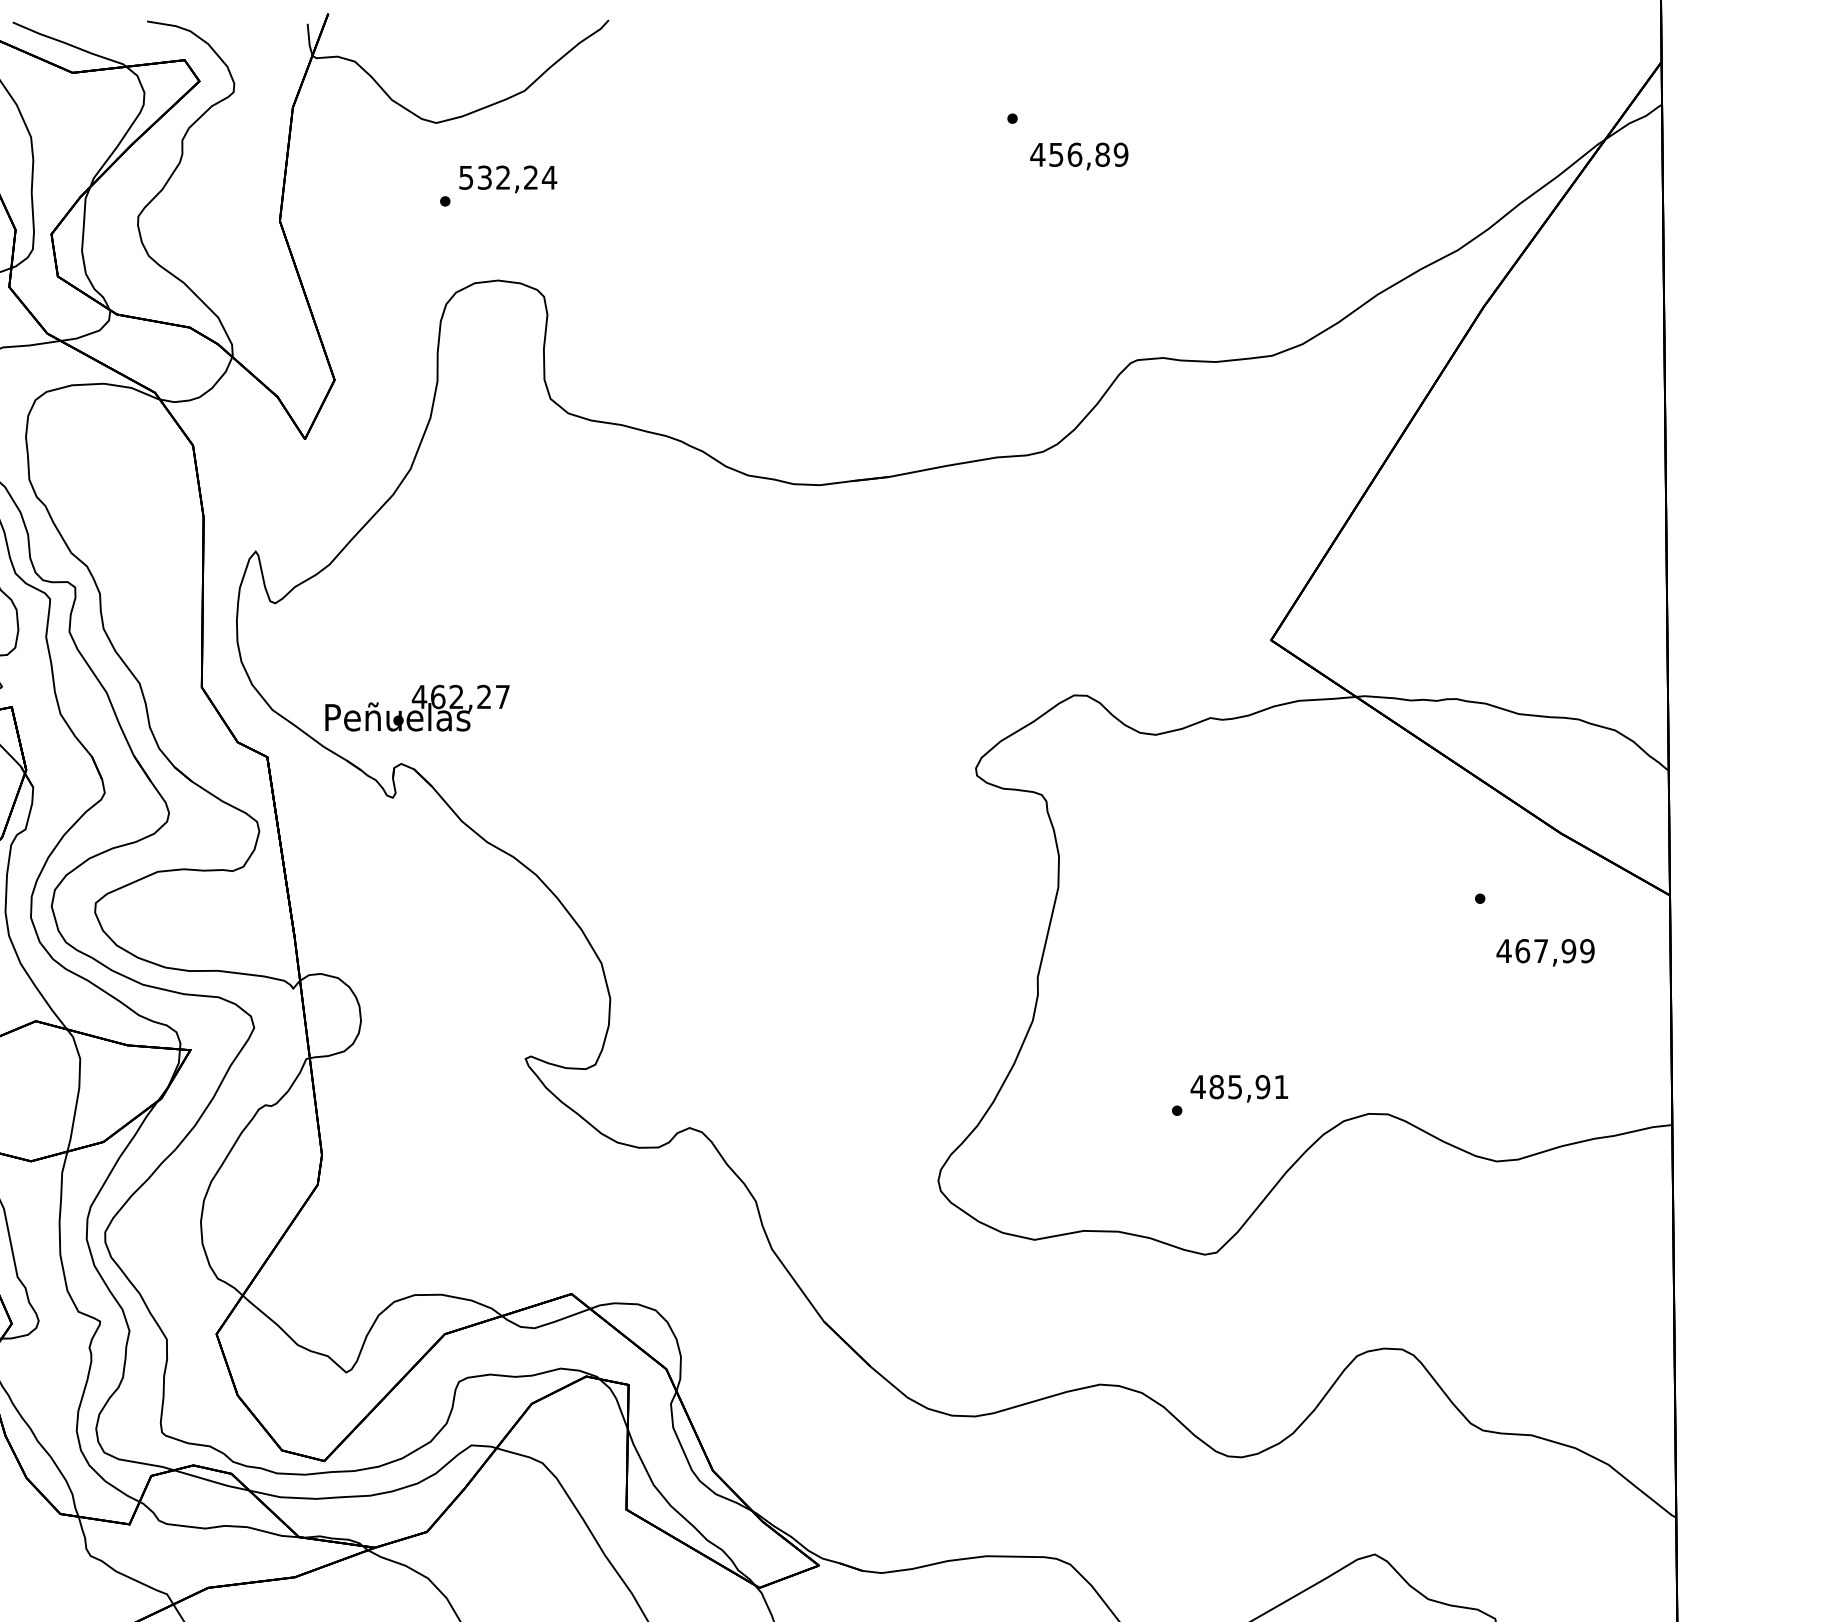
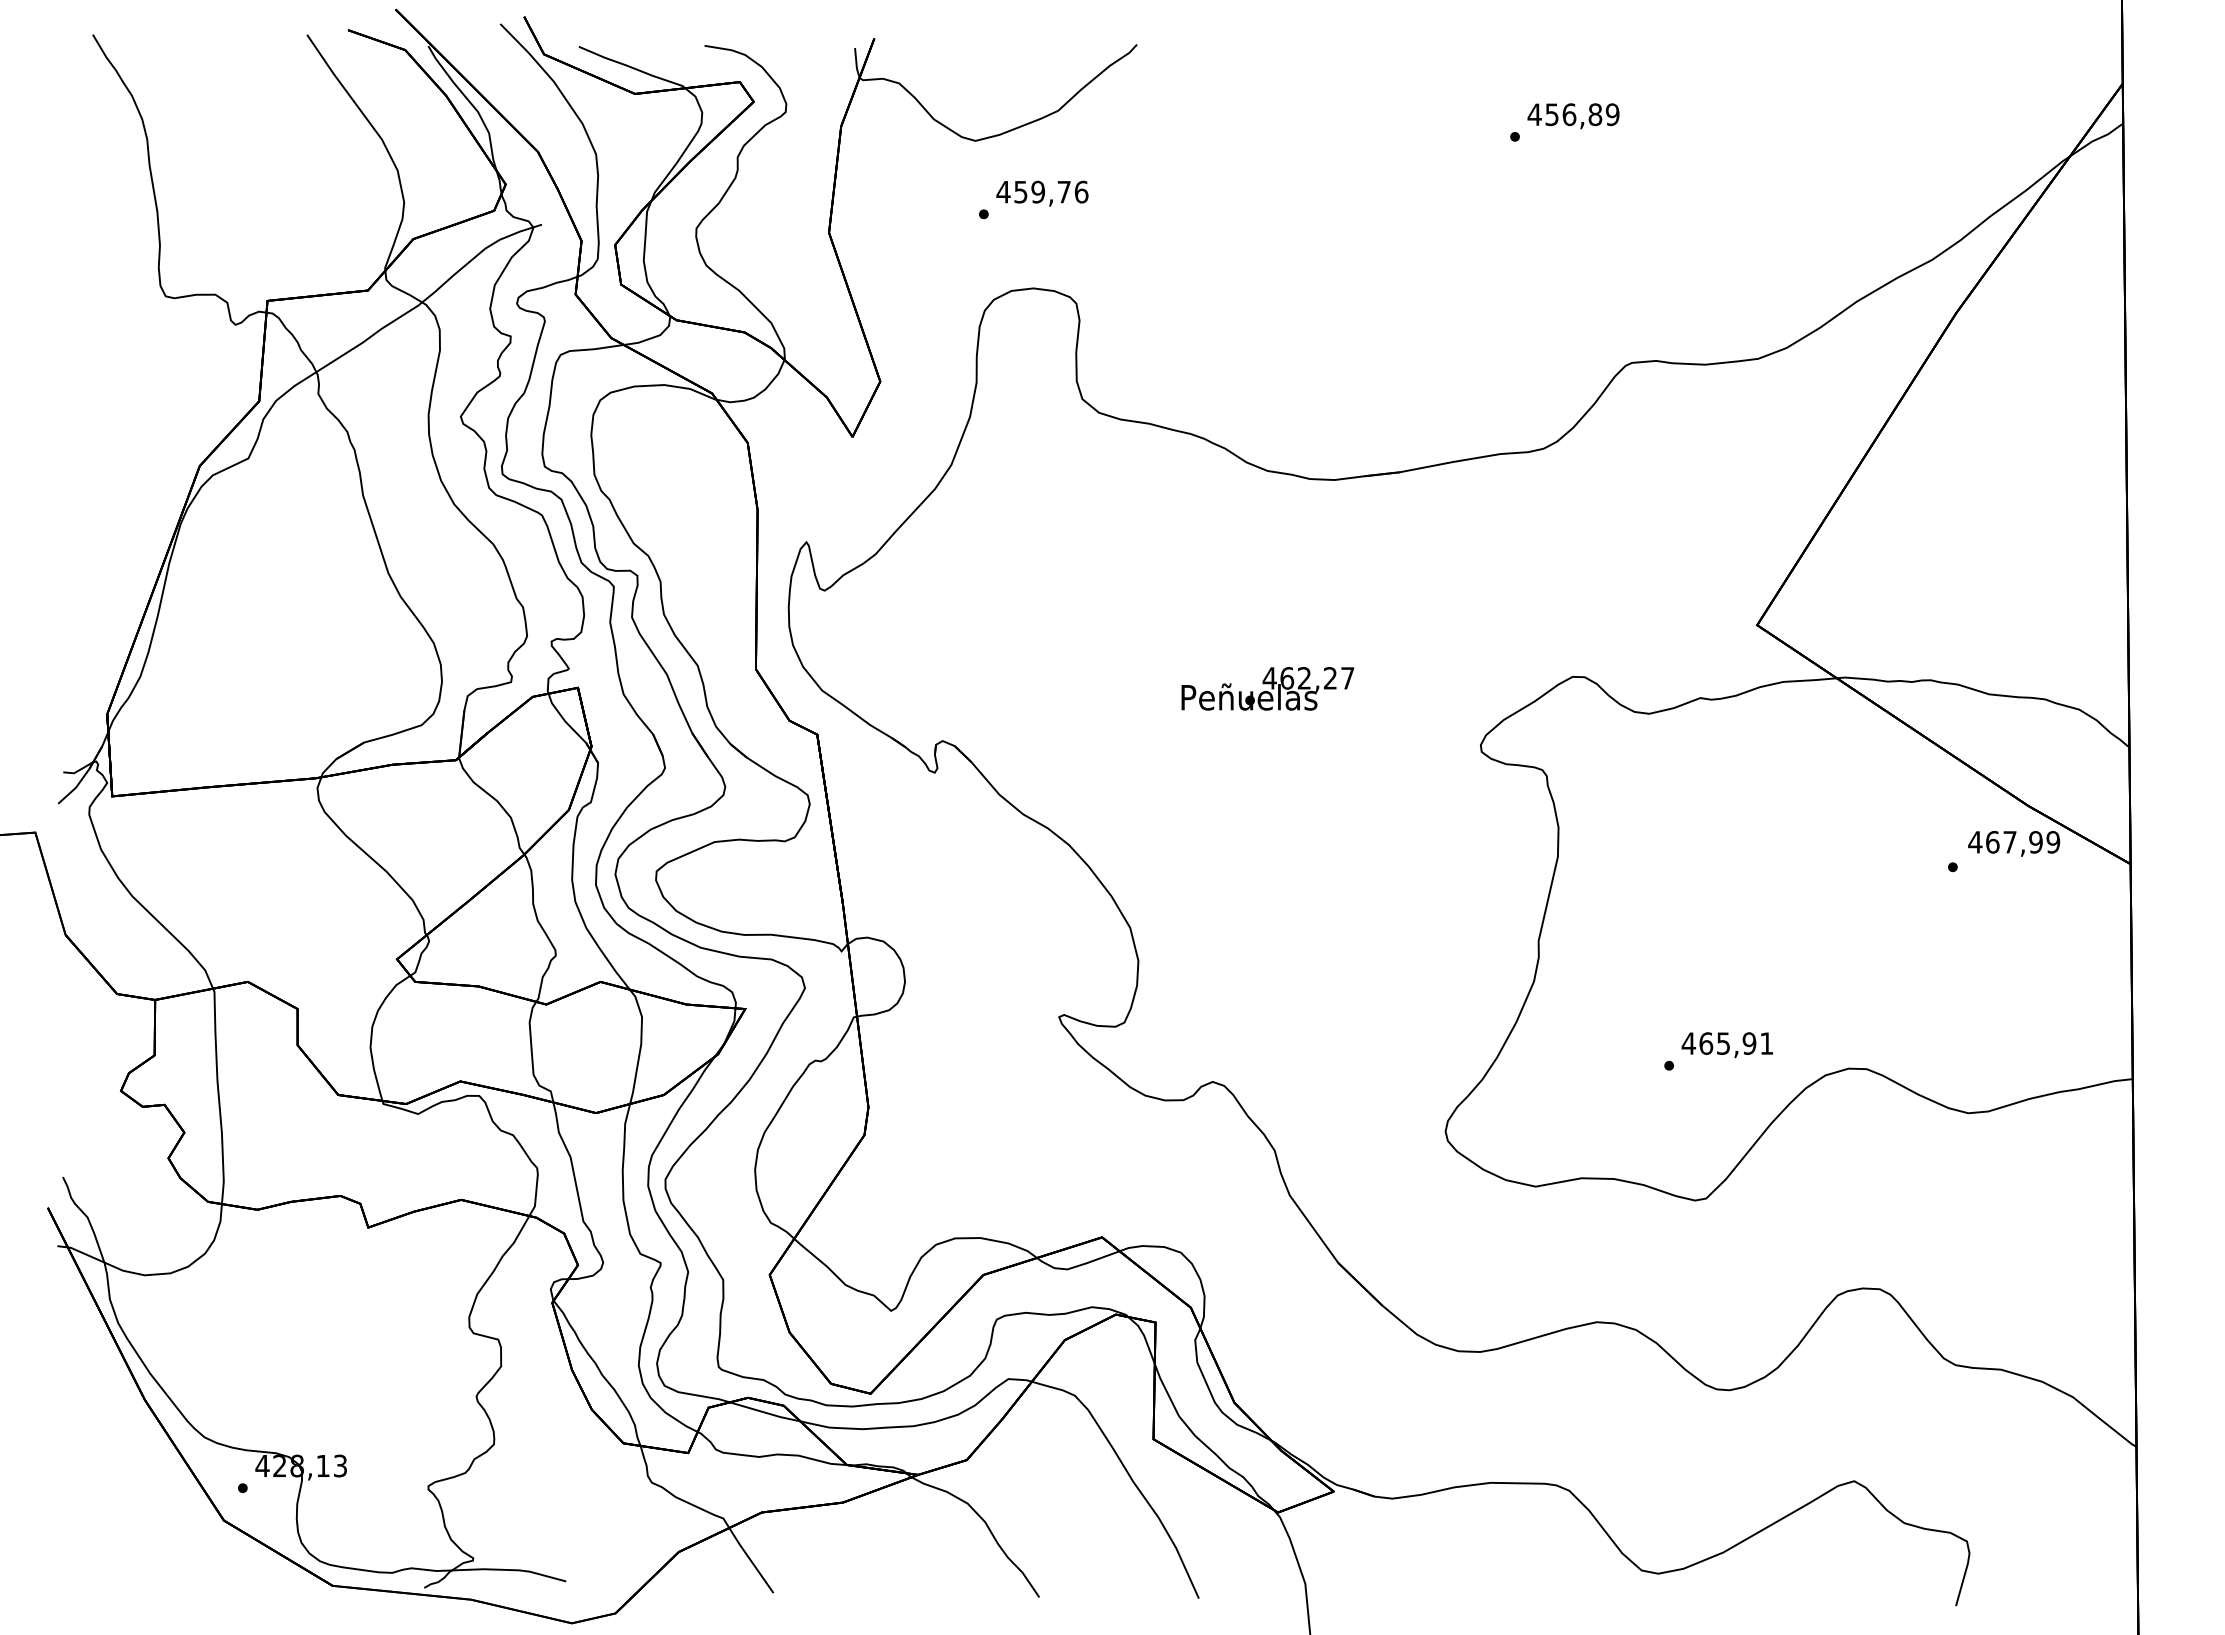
text: (1079, 156) -> (1573, 116), moved
text: (507, 177) -> (1042, 191), 532,24 -> 459,76
text: (417, 707) -> (1267, 688), moved
text: (1545, 952) -> (2014, 843), moved
text: (1217, 1086) -> (1706, 1043), 485,91 -> 465,91

